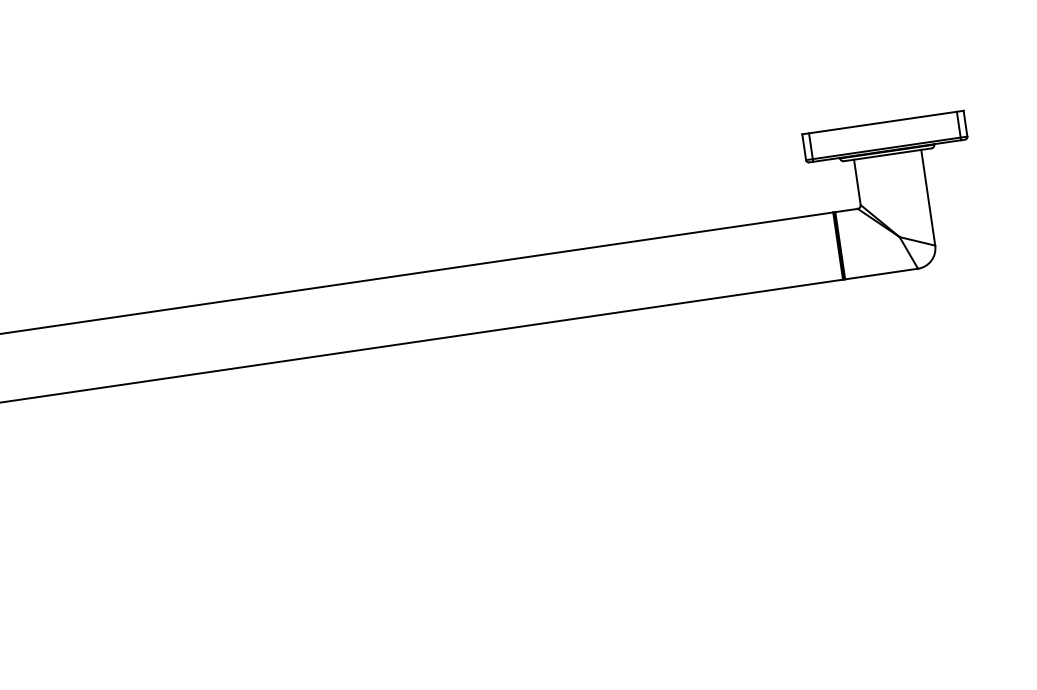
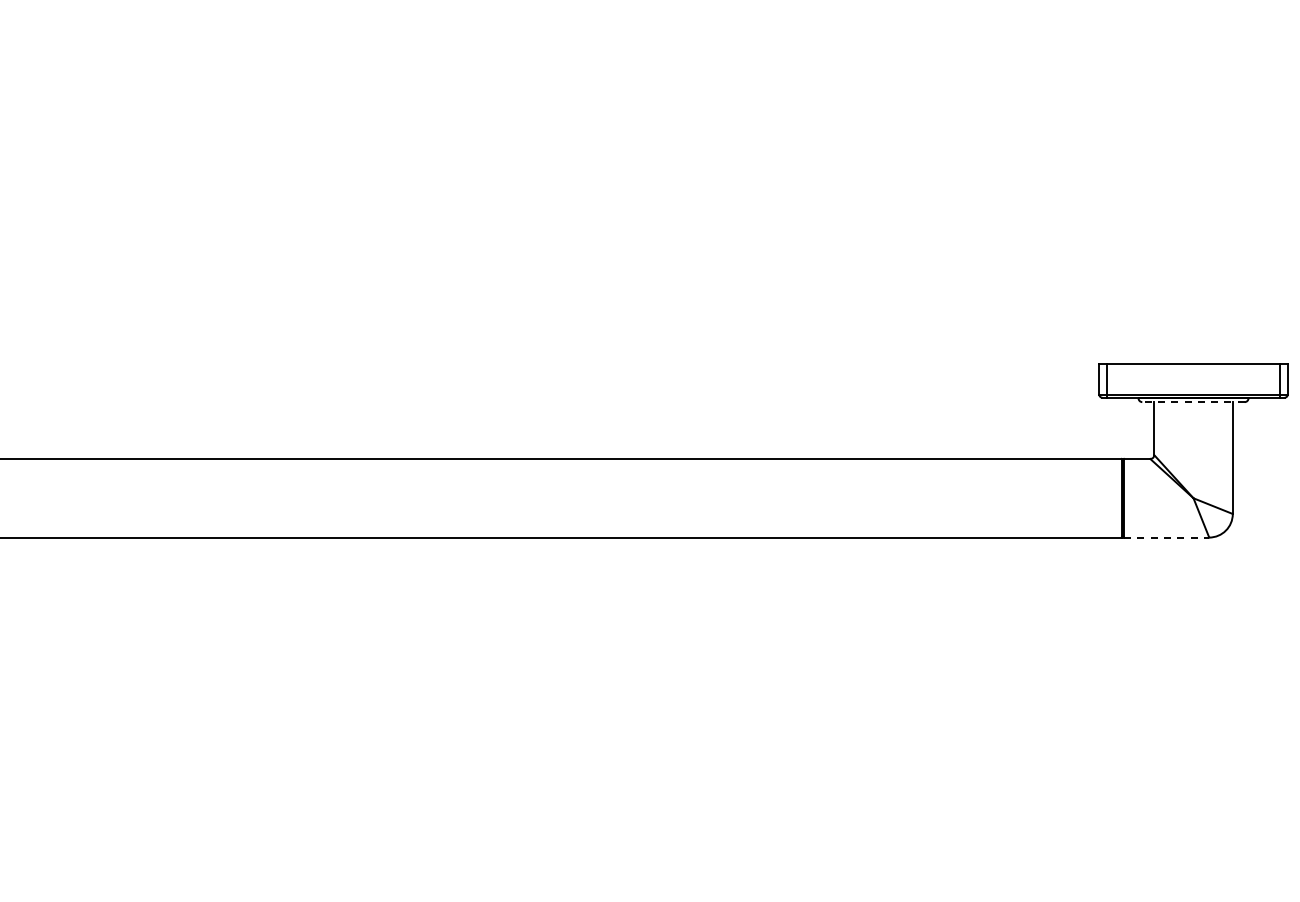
line: (887, 155) -> (1193, 402), solid -> dashed
line: (881, 274) -> (1166, 537), solid -> dashed

